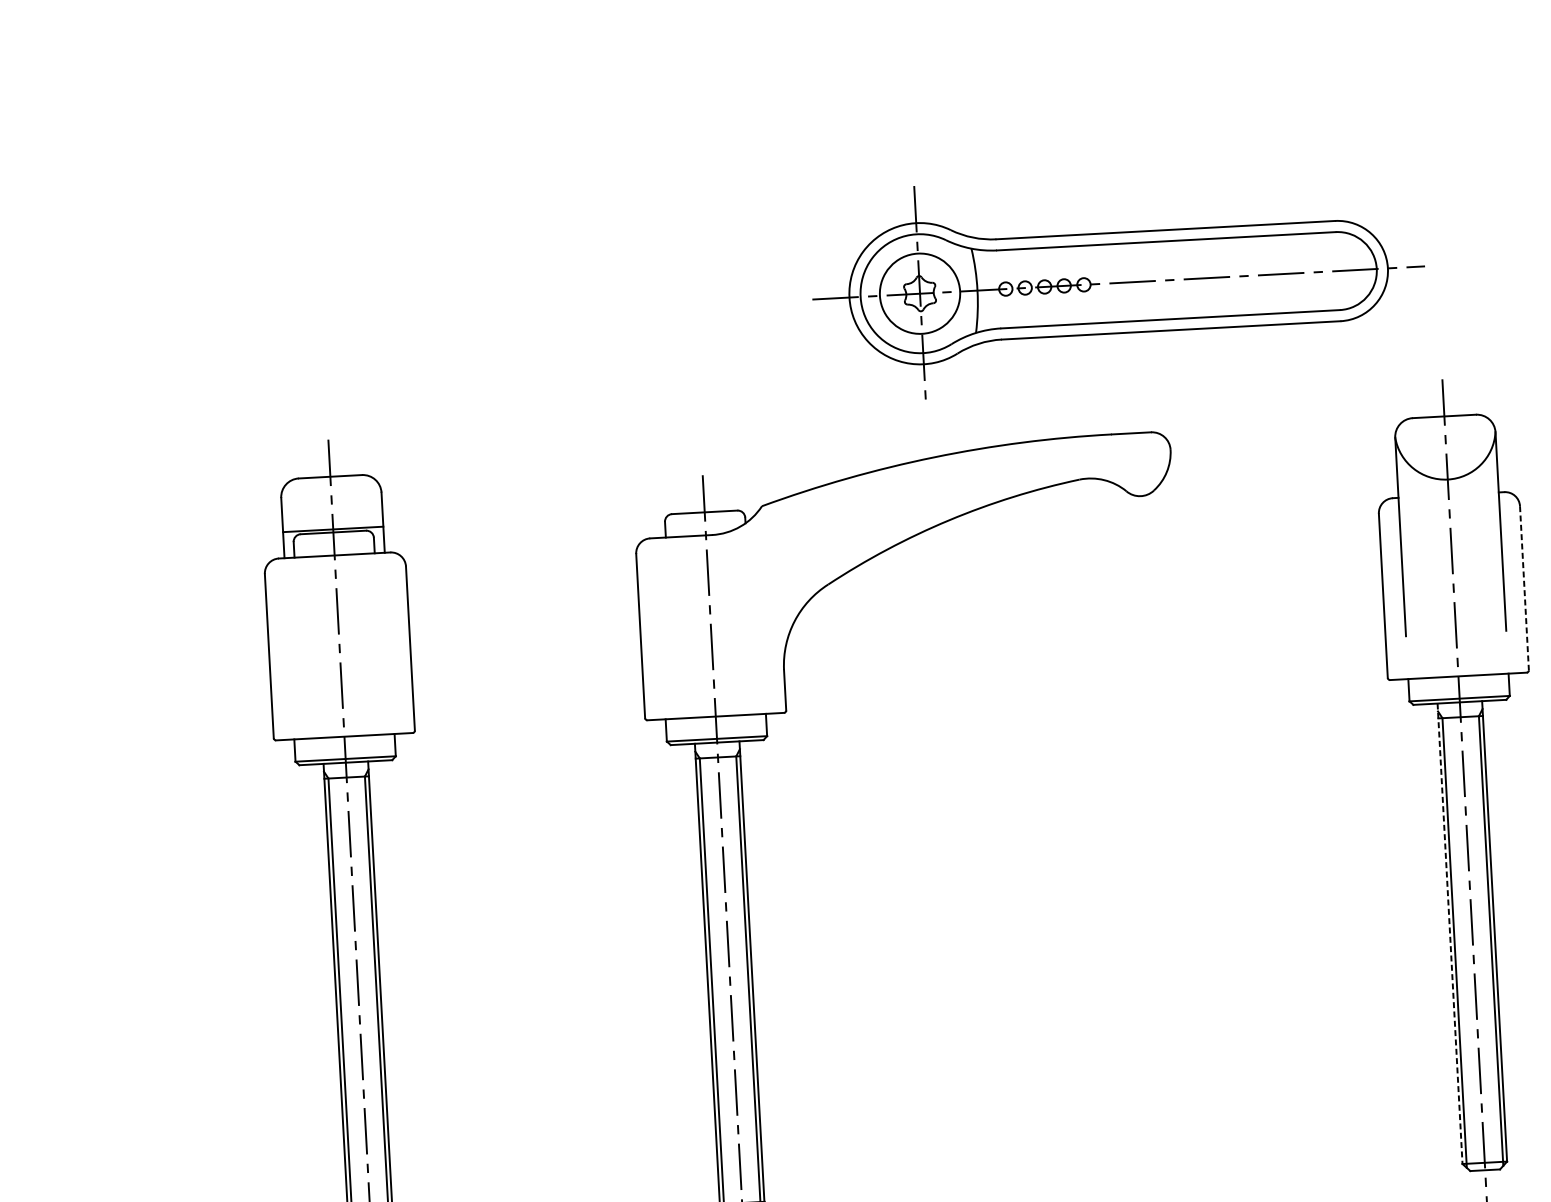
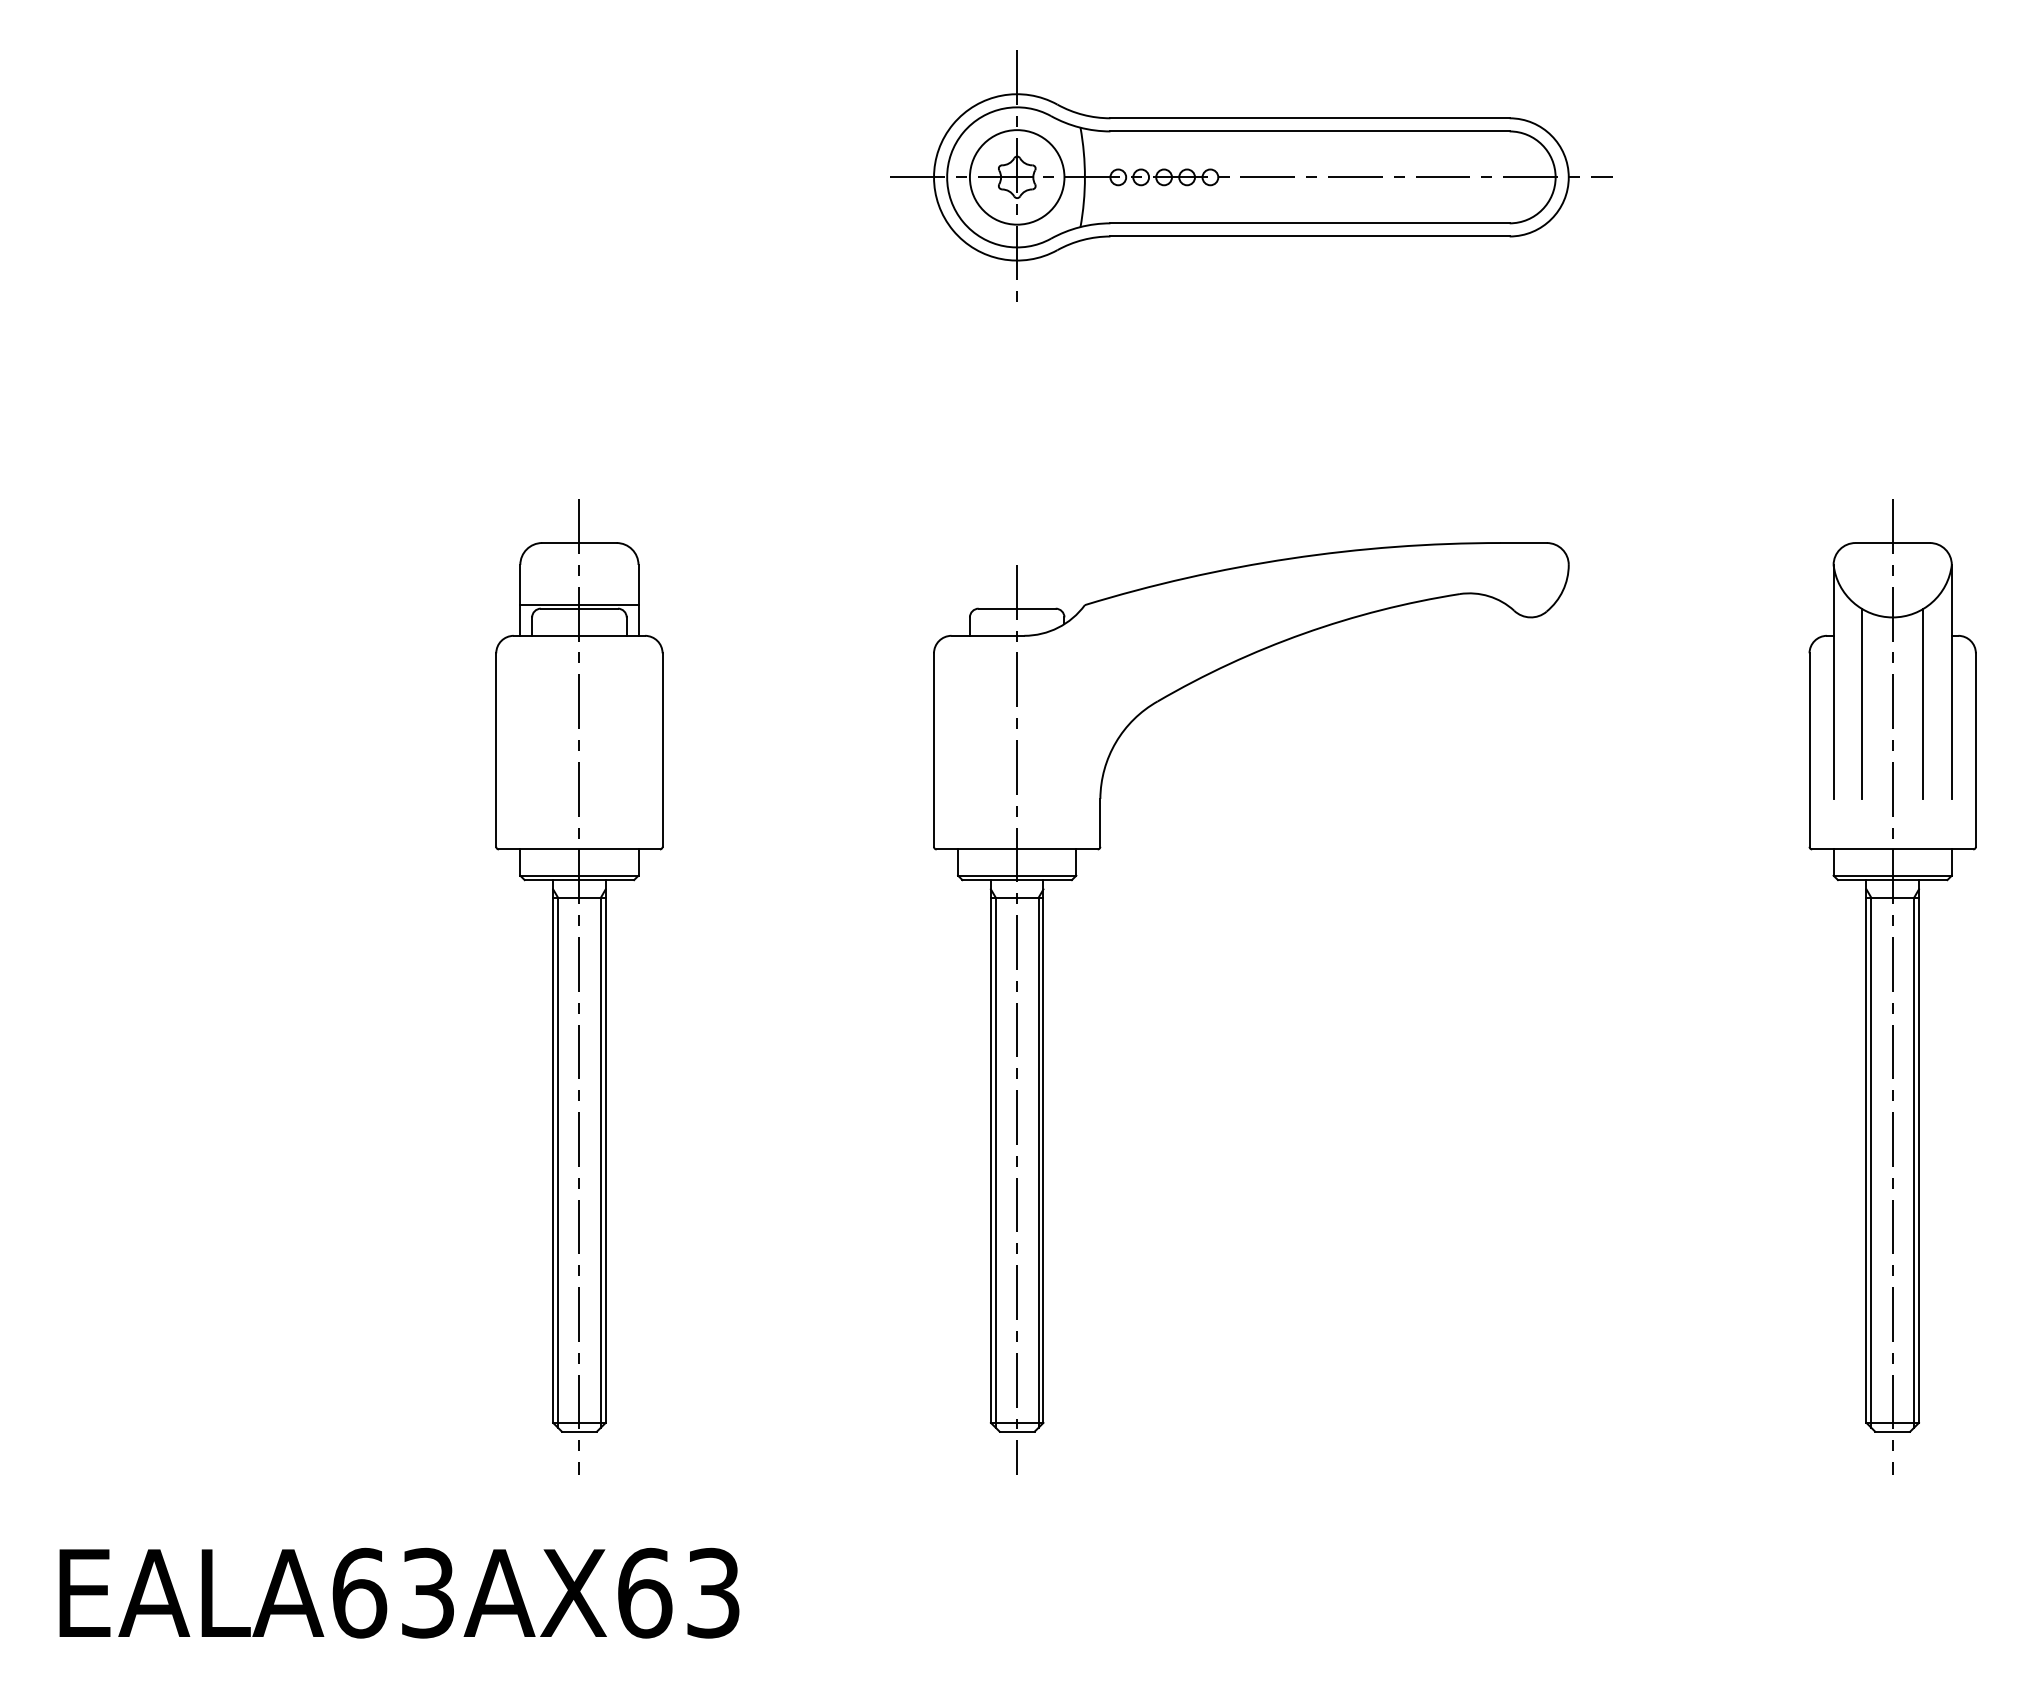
part: (1118, 281) -> (1251, 175), moved
line: (1477, 551) -> (1923, 703), added
line: (1426, 553) -> (1862, 703), added
line: (1524, 588) -> (1975, 750), dashed -> solid
line: (1450, 934) -> (1866, 1152), dashed -> solid

